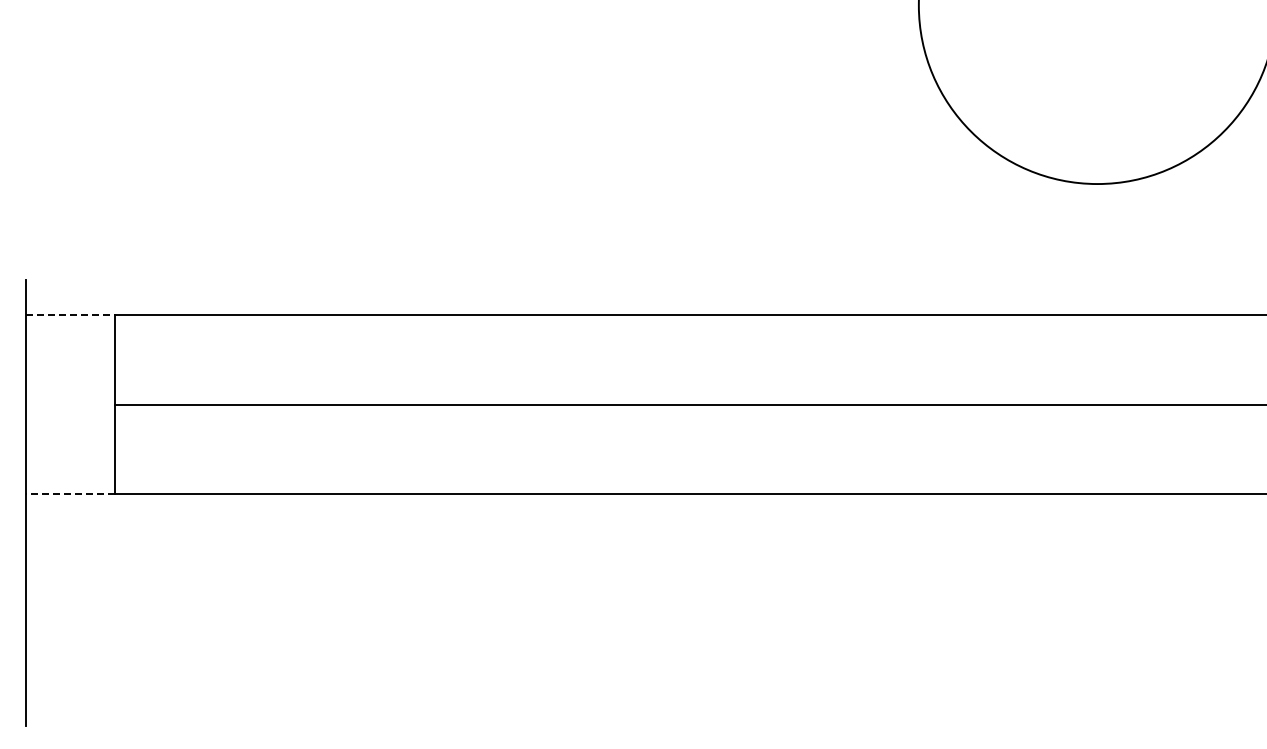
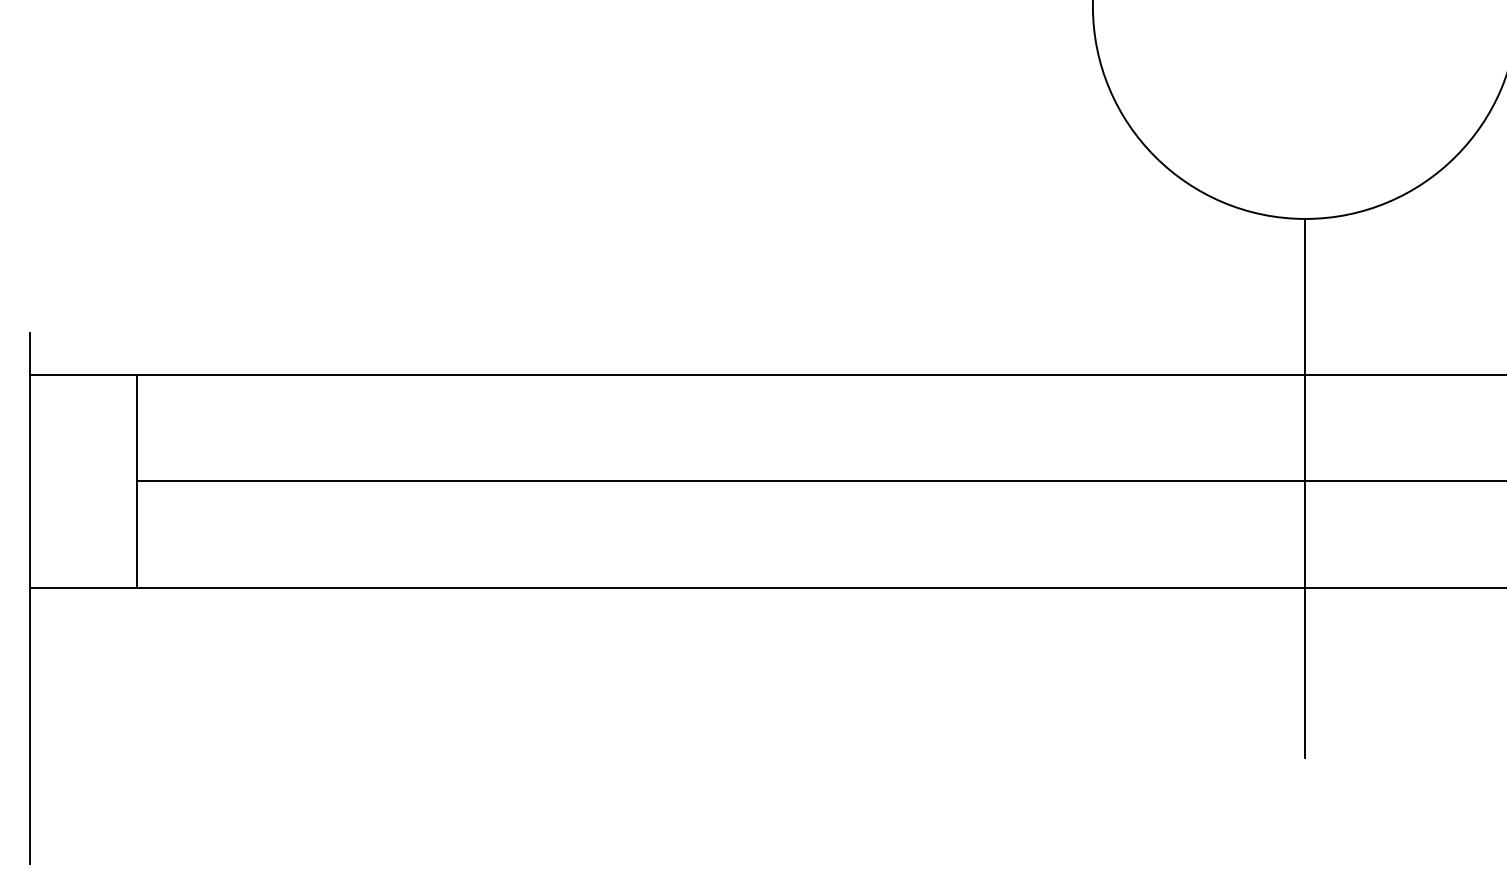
line: (70, 315) -> (83, 375), dashed -> solid
line: (1097, 410) -> (1305, 488), added
line: (70, 494) -> (83, 588), dashed -> solid

